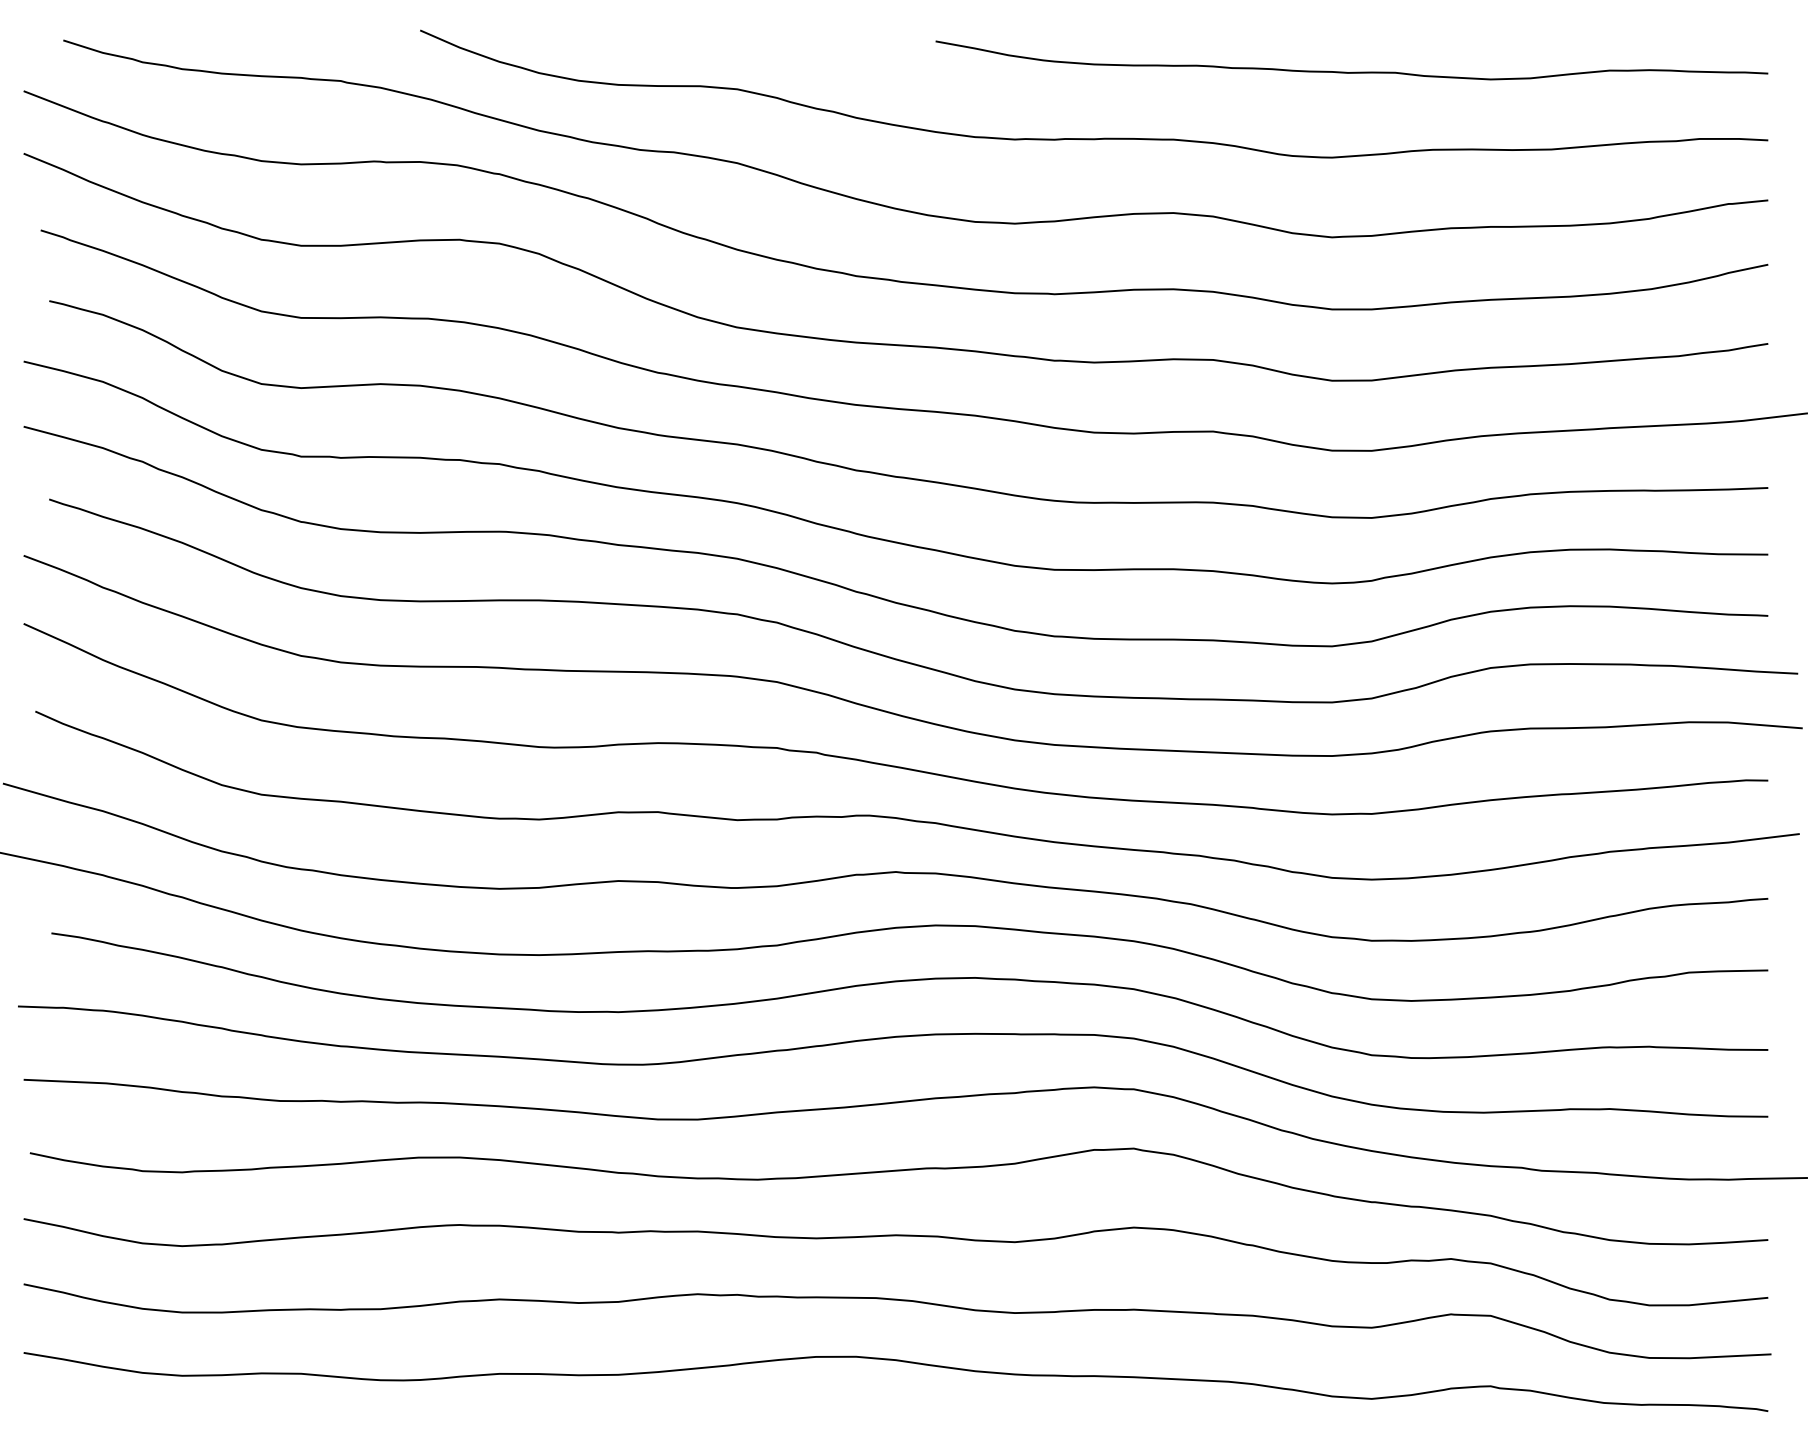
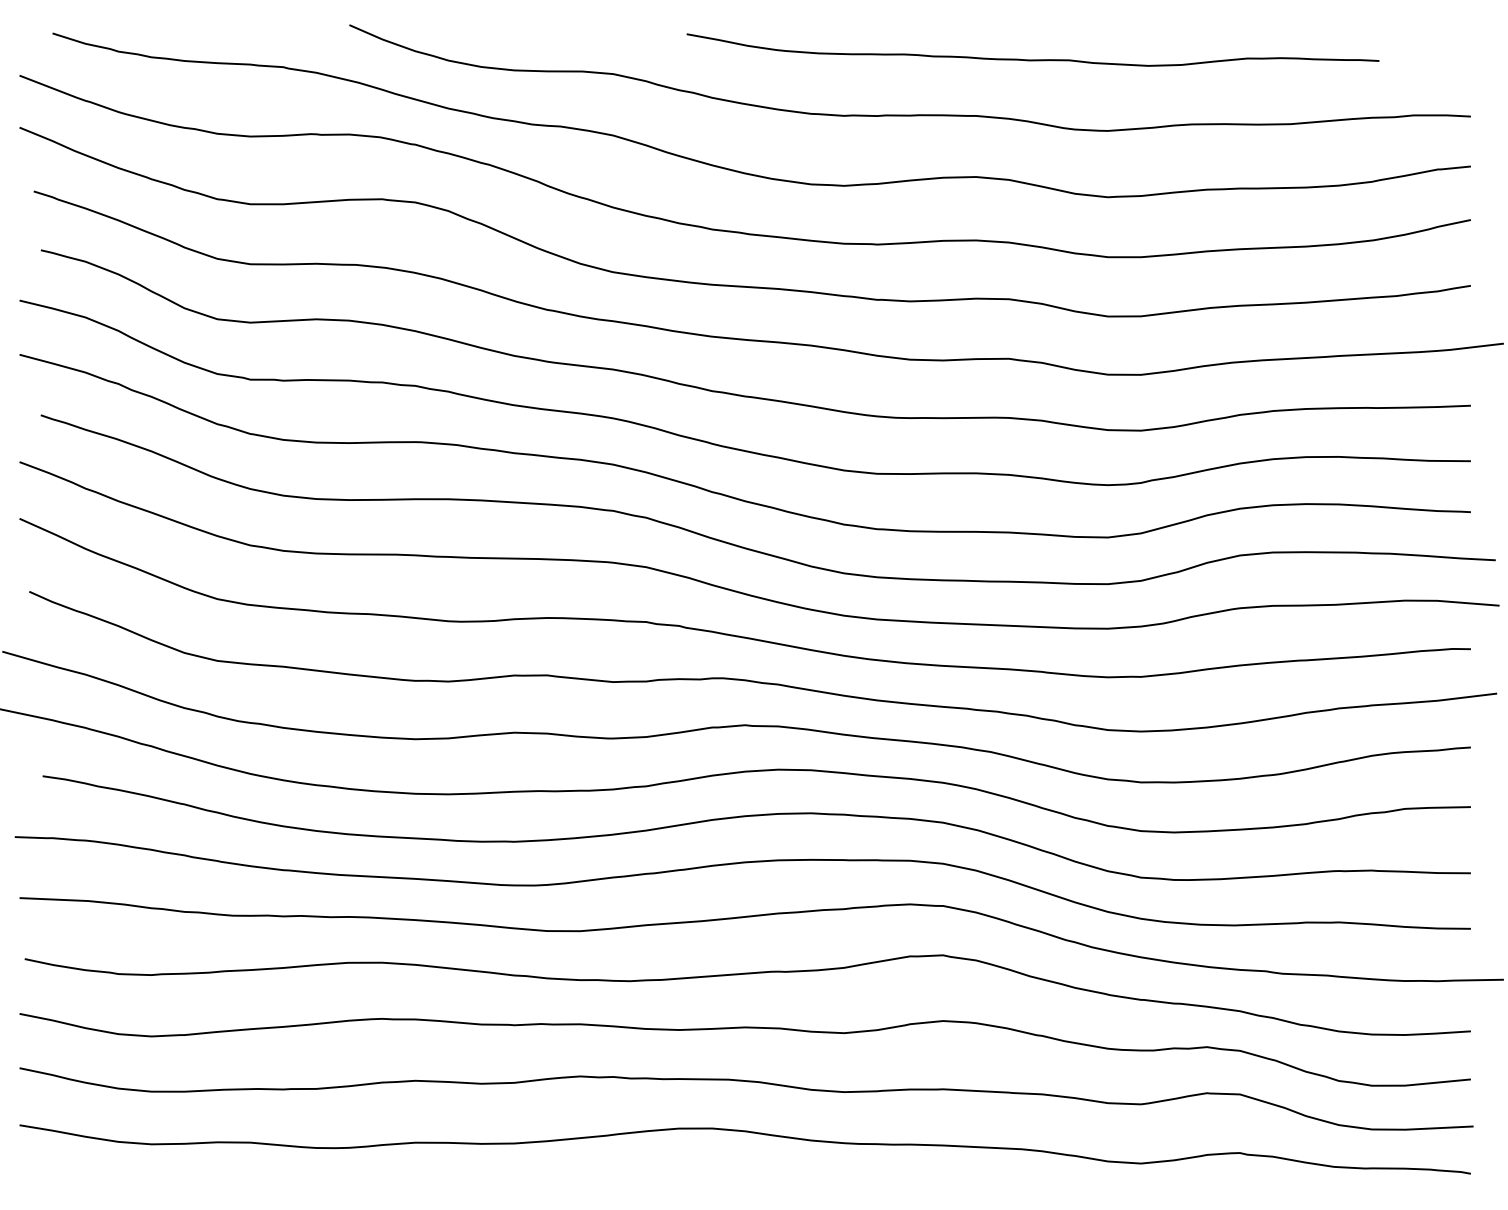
curve: (1353, 71) -> (1034, 59), moved

